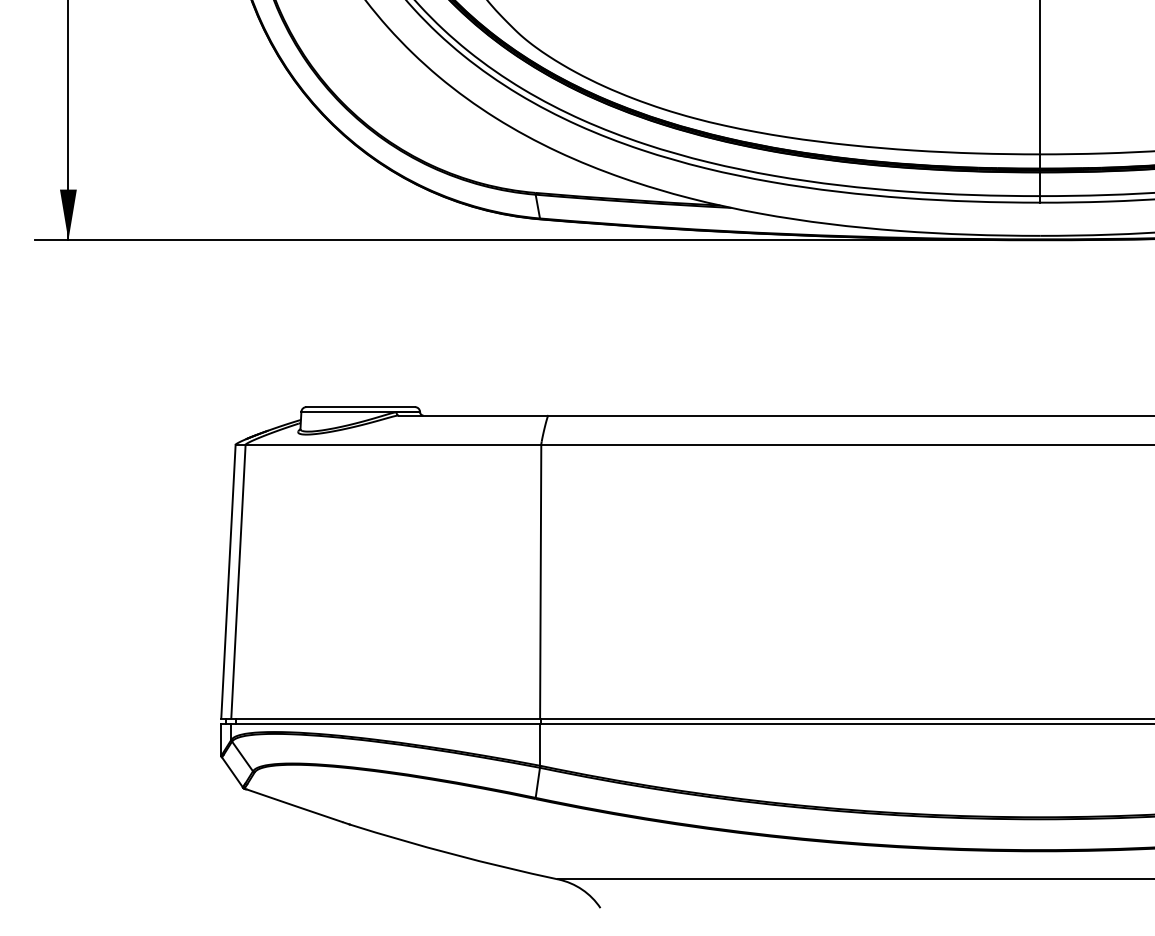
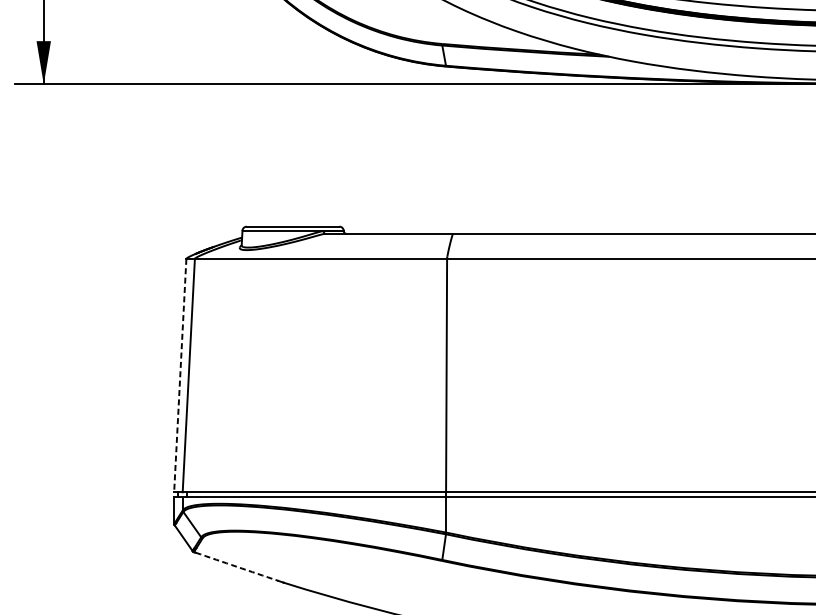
line: (228, 582) -> (180, 376), solid -> dashed
arc: (294, 805) -> (236, 566), solid -> dashed

